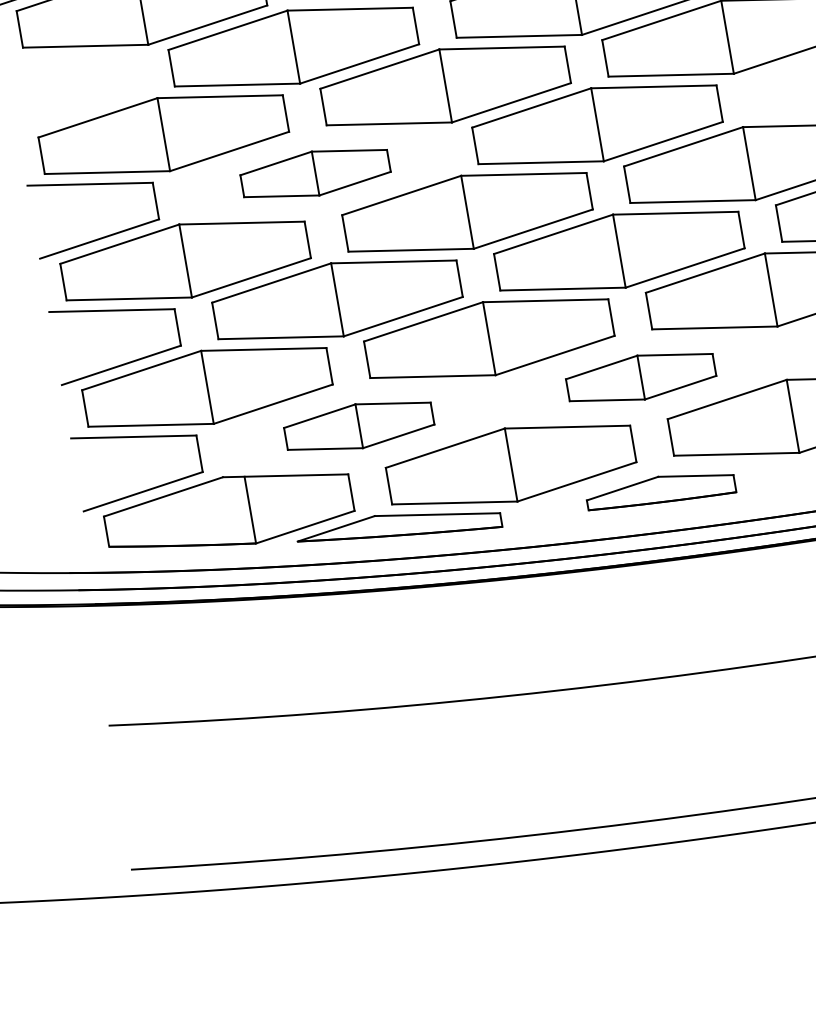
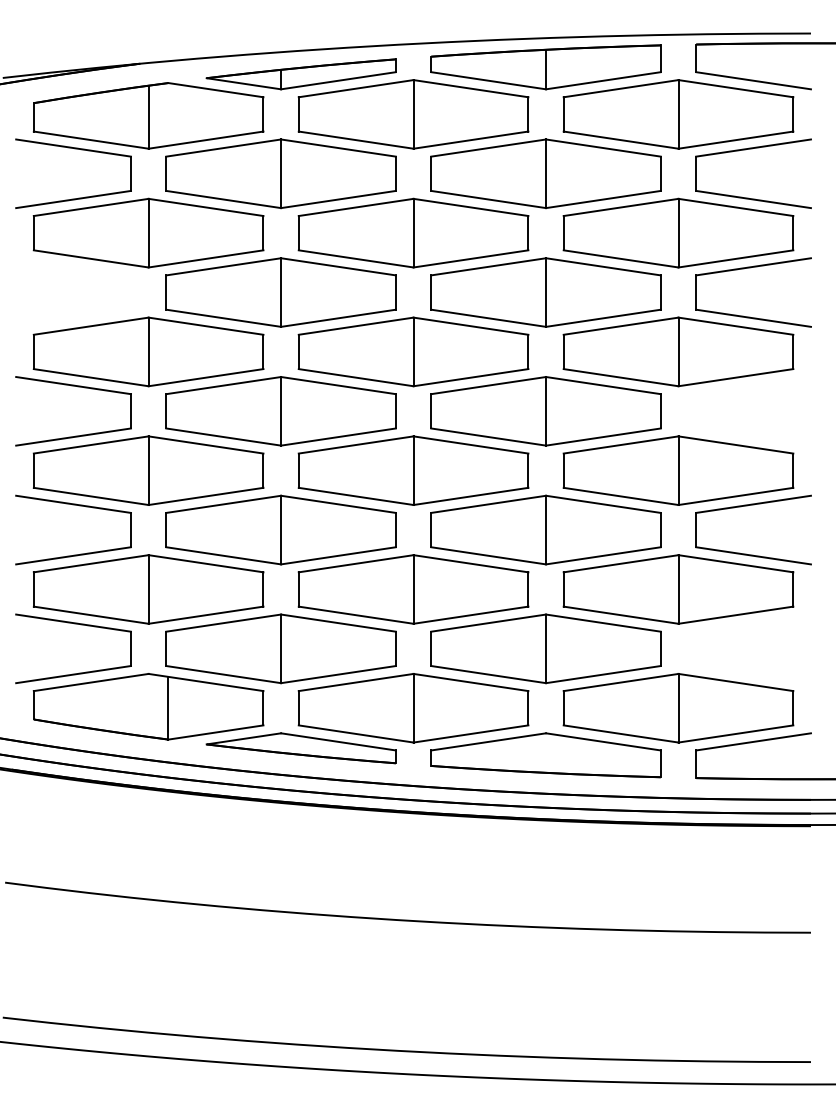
part: (315, 173) -> (280, 411), size x1.67
part: (640, 377) -> (545, 648), size x1.67
part: (358, 425) -> (280, 648), size x1.67
part: (660, 491) -> (545, 755), size x1.67

